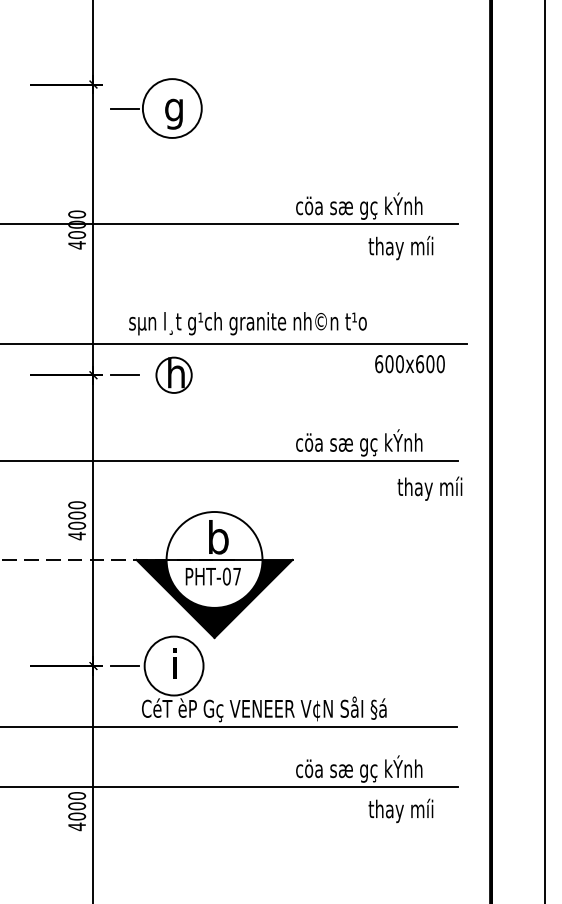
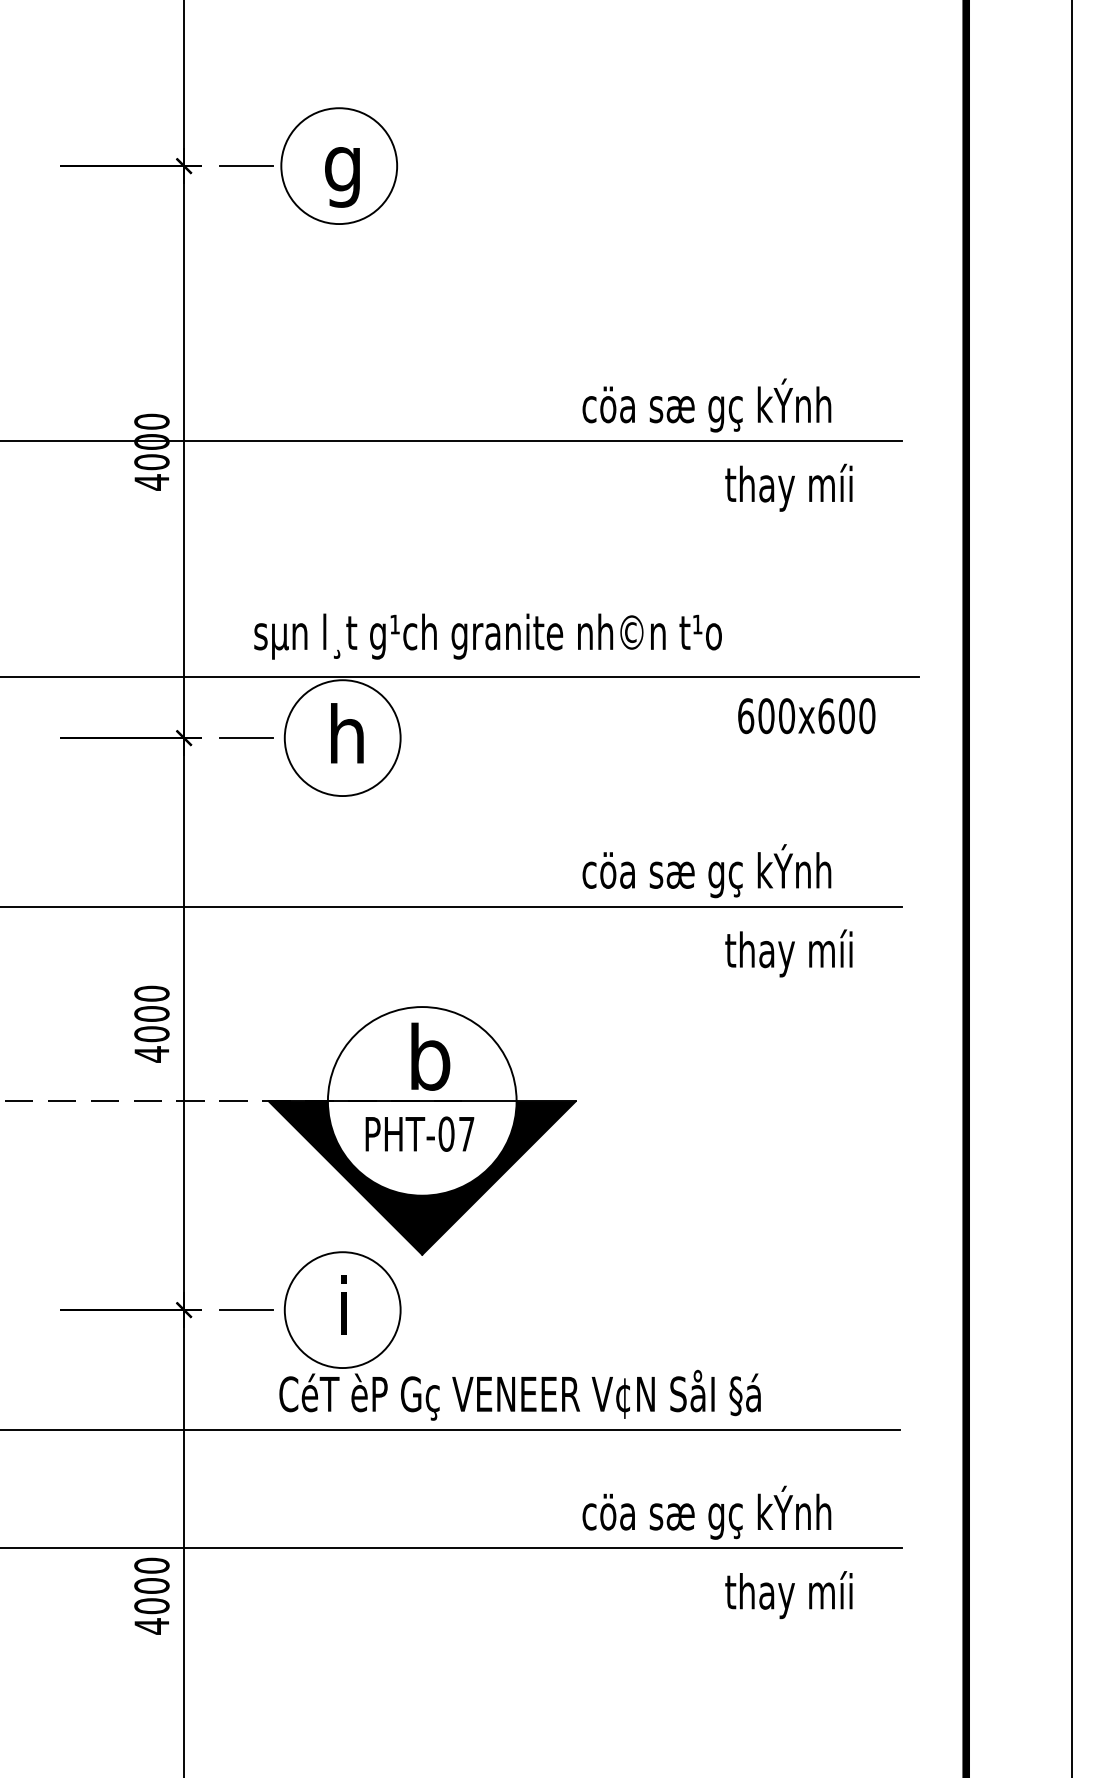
part: (156, 108) -> (308, 166), moved
circle: (173, 374) -> (341, 736), size x1.67
text: (429, 488) -> (788, 952), moved

